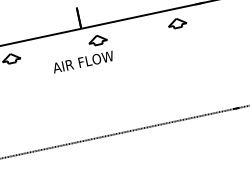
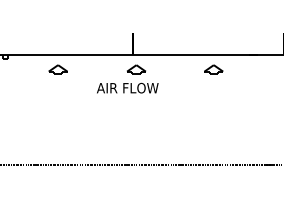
part: (177, 23) -> (213, 69), moved
part: (97, 39) -> (136, 69), moved

